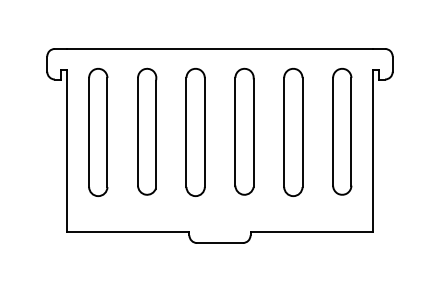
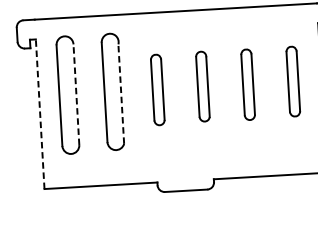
part: (244, 131) -> (202, 86), size x0.6
part: (342, 131) -> (293, 81), size x0.6
line: (107, 132) -> (76, 94), solid -> dashed
part: (195, 132) -> (157, 90), size x0.6
part: (293, 132) -> (248, 84), size x0.6
line: (155, 134) -> (120, 93), solid -> dashed
line: (67, 150) -> (40, 113), solid -> dashed

